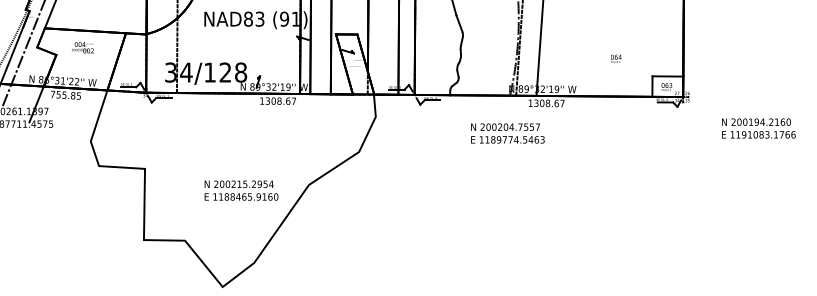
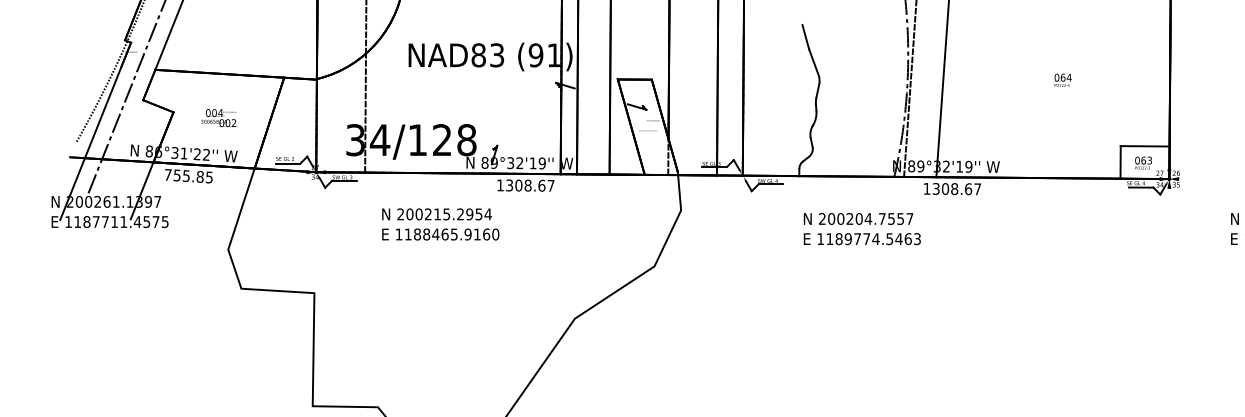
text: (82, 47) -> (218, 117), moved
text: (616, 58) -> (1063, 79), moved
text: (507, 133) -> (861, 228), moved
text: (241, 190) -> (440, 224), moved

